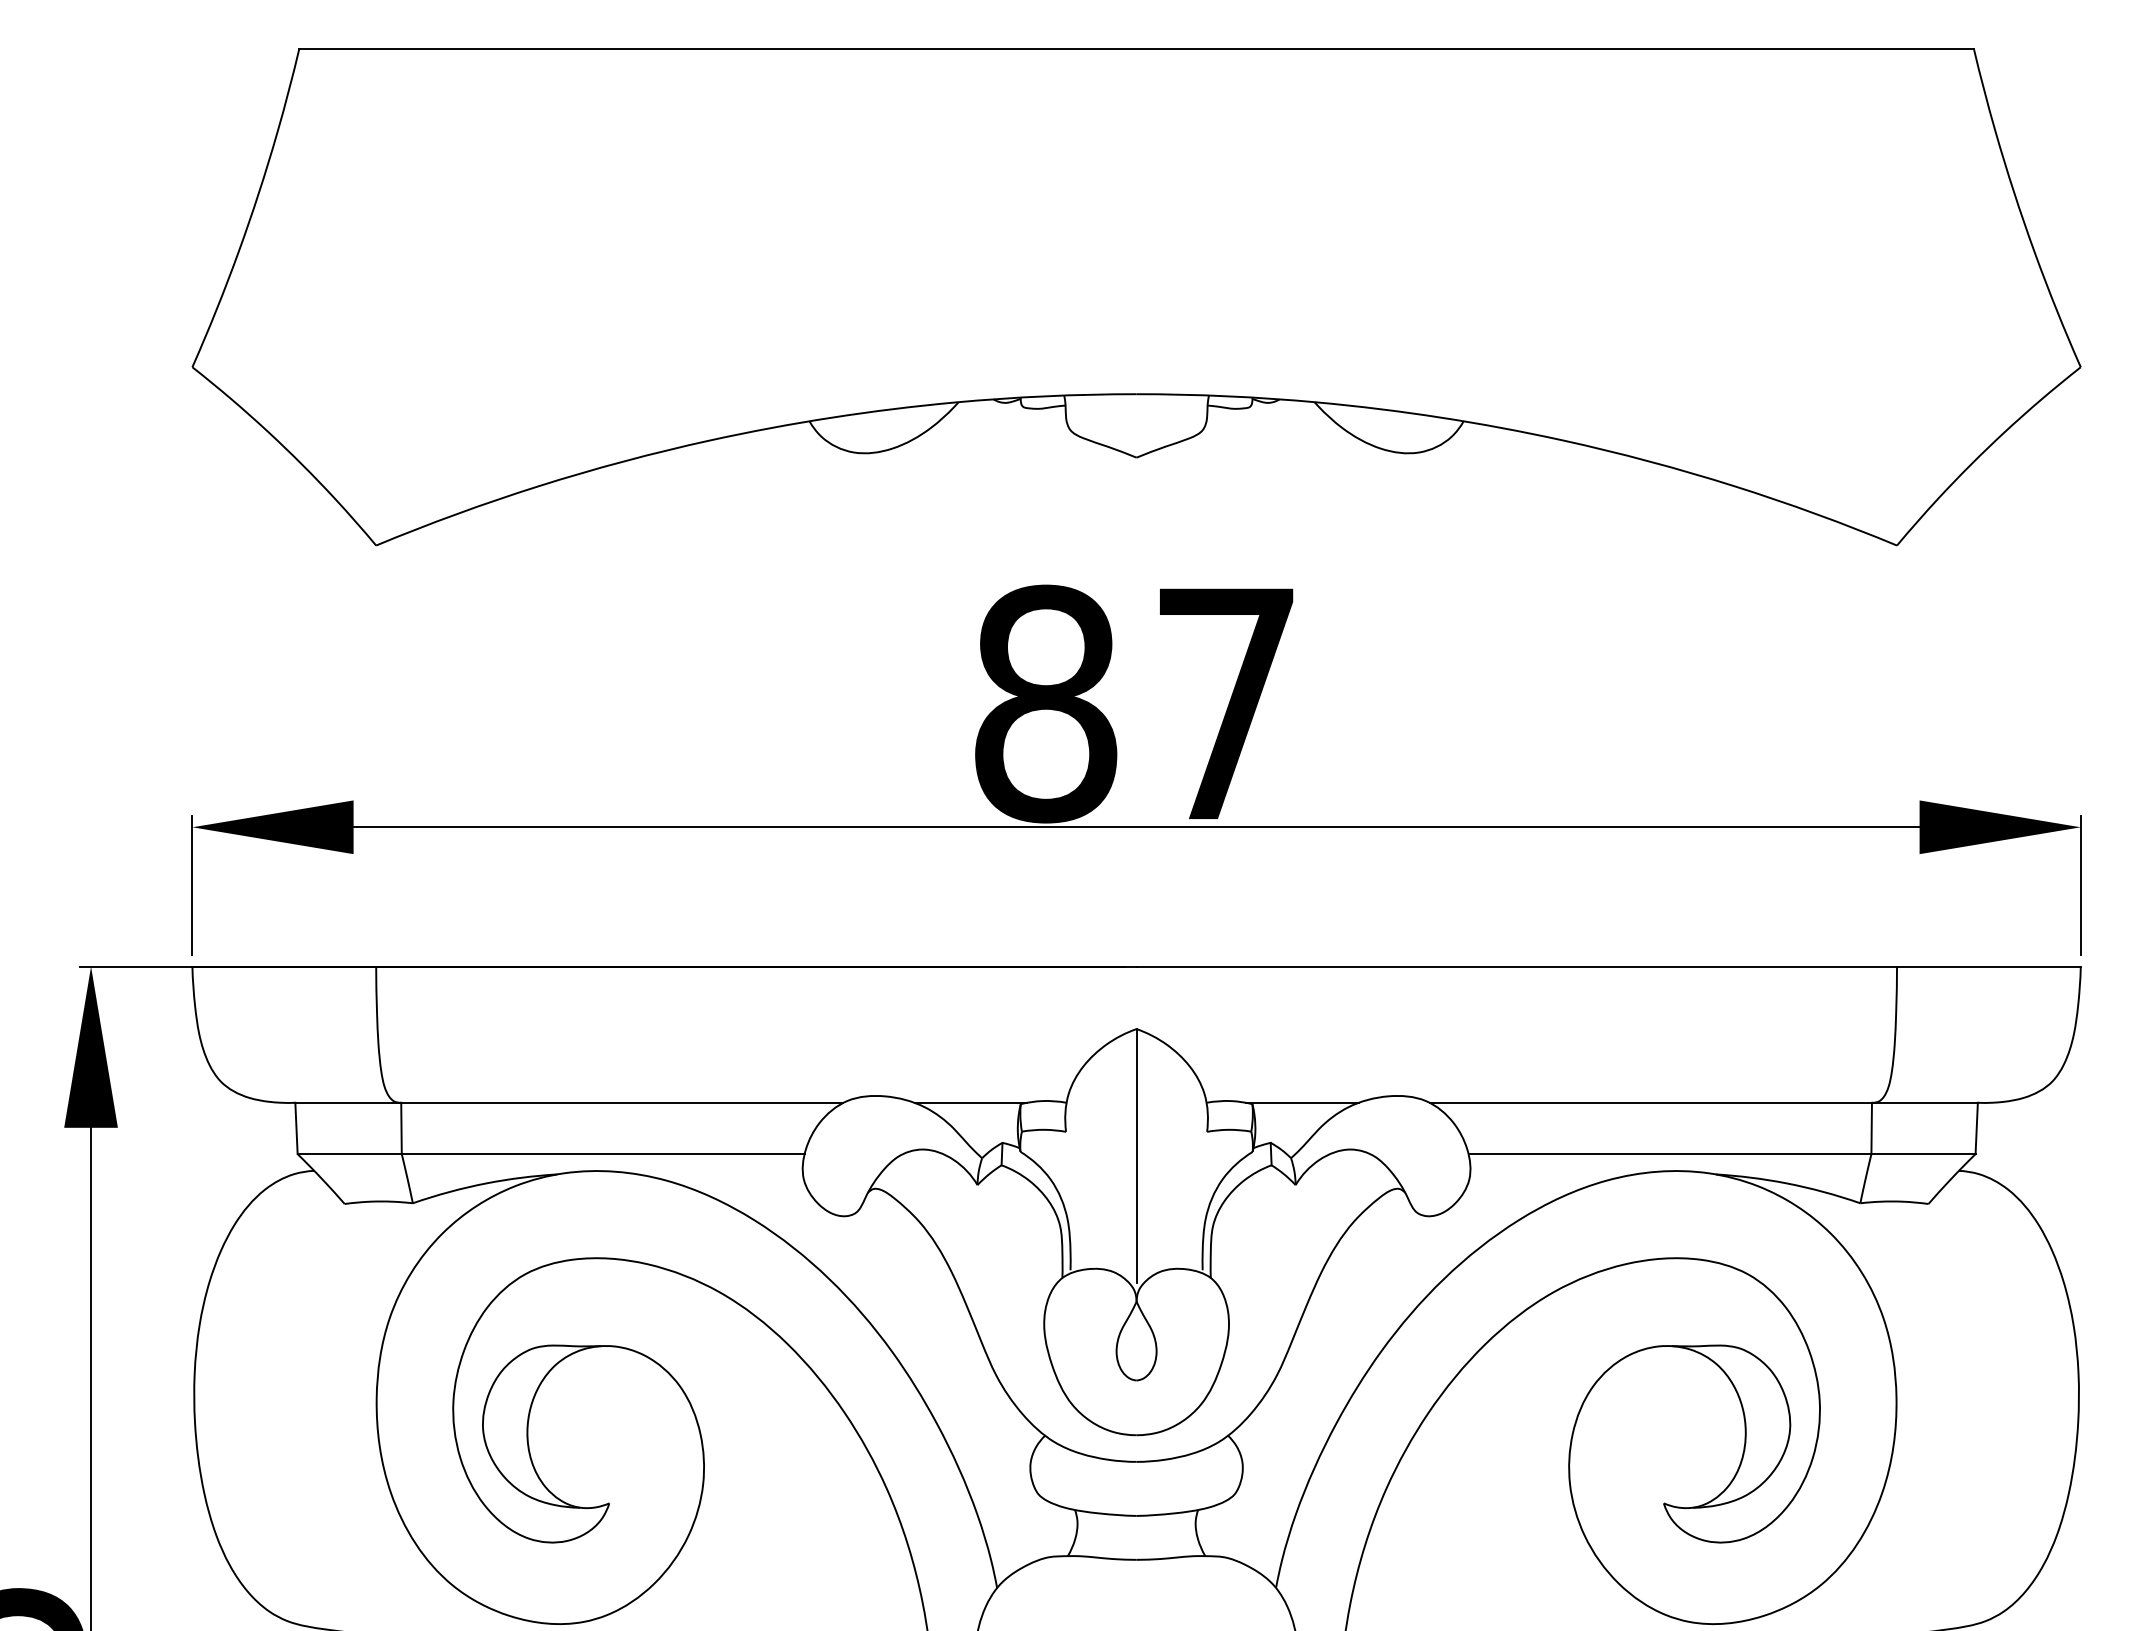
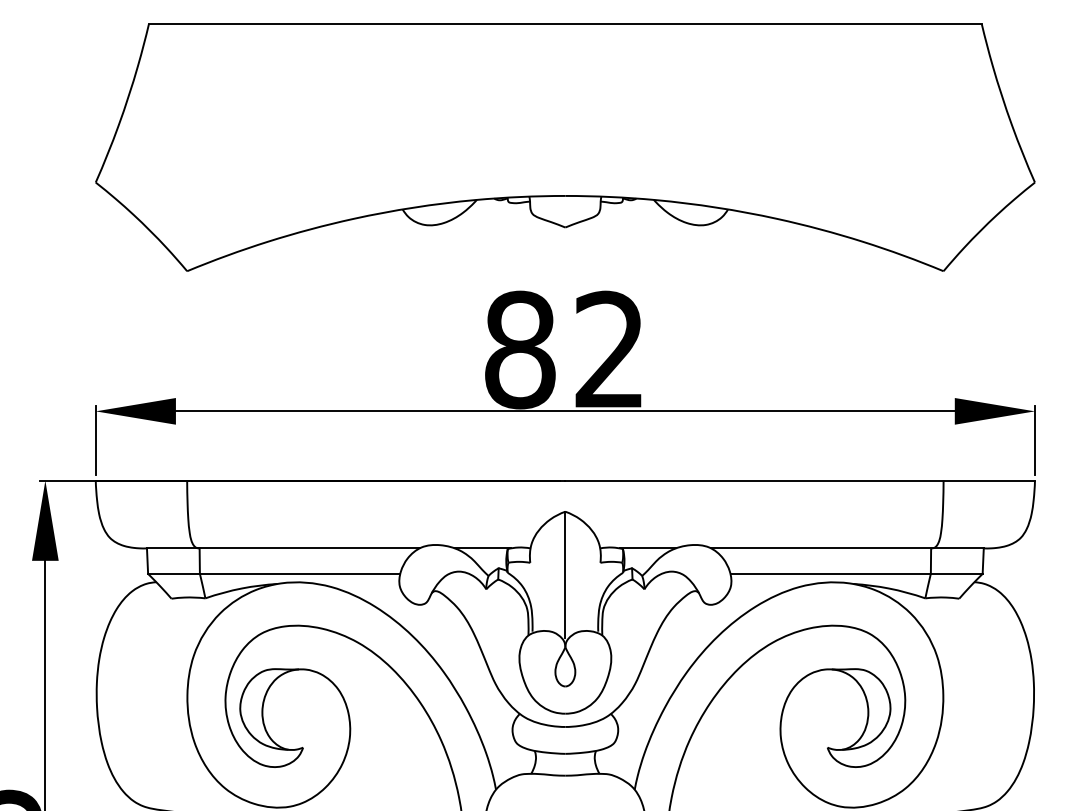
text: (1225, 700) -> (609, 348), 87 -> 82

